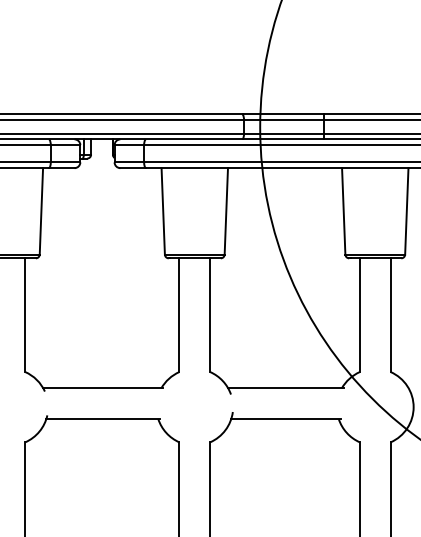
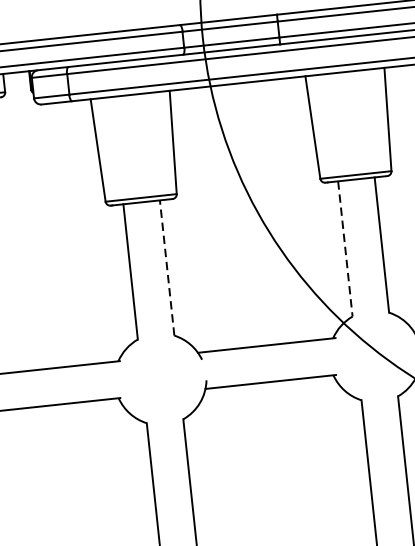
line: (210, 315) -> (167, 268), solid -> dashed
line: (359, 315) -> (344, 249), solid -> dashed

